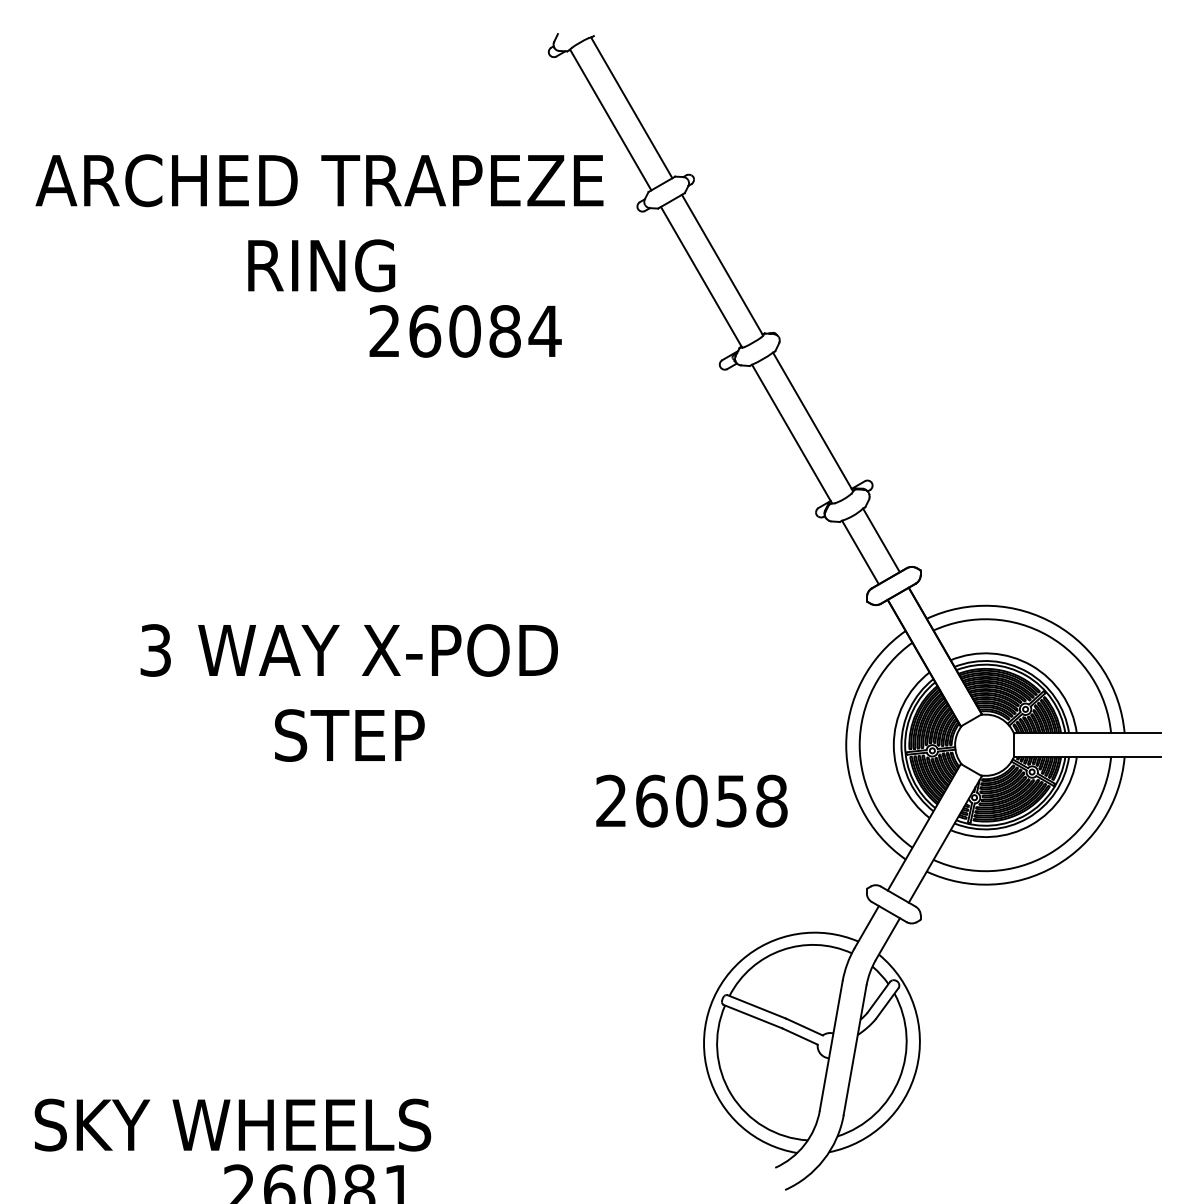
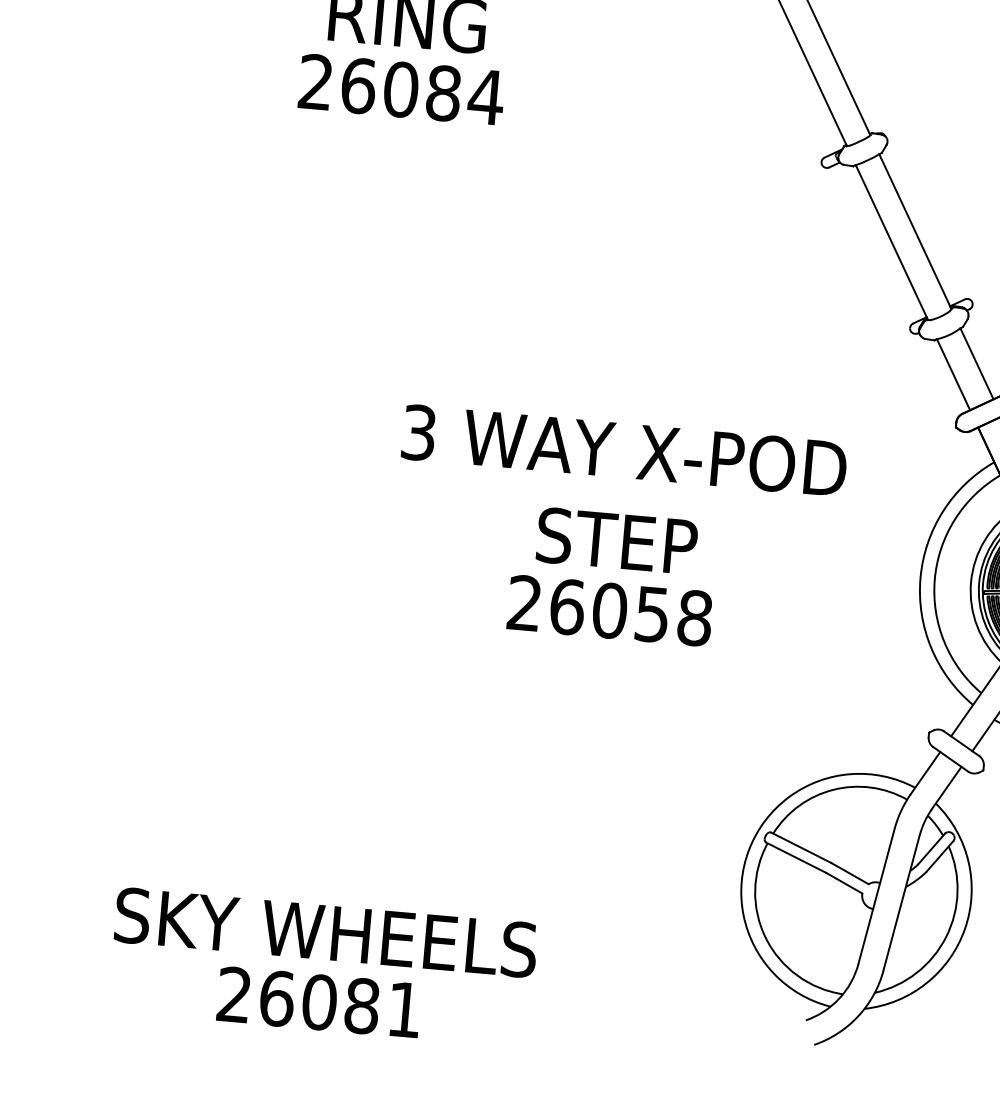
text: (465, 331) -> (401, 89), moved
text: (348, 692) -> (619, 495), moved
text: (691, 800) -> (609, 610), moved
text: (232, 1124) -> (325, 932), moved

